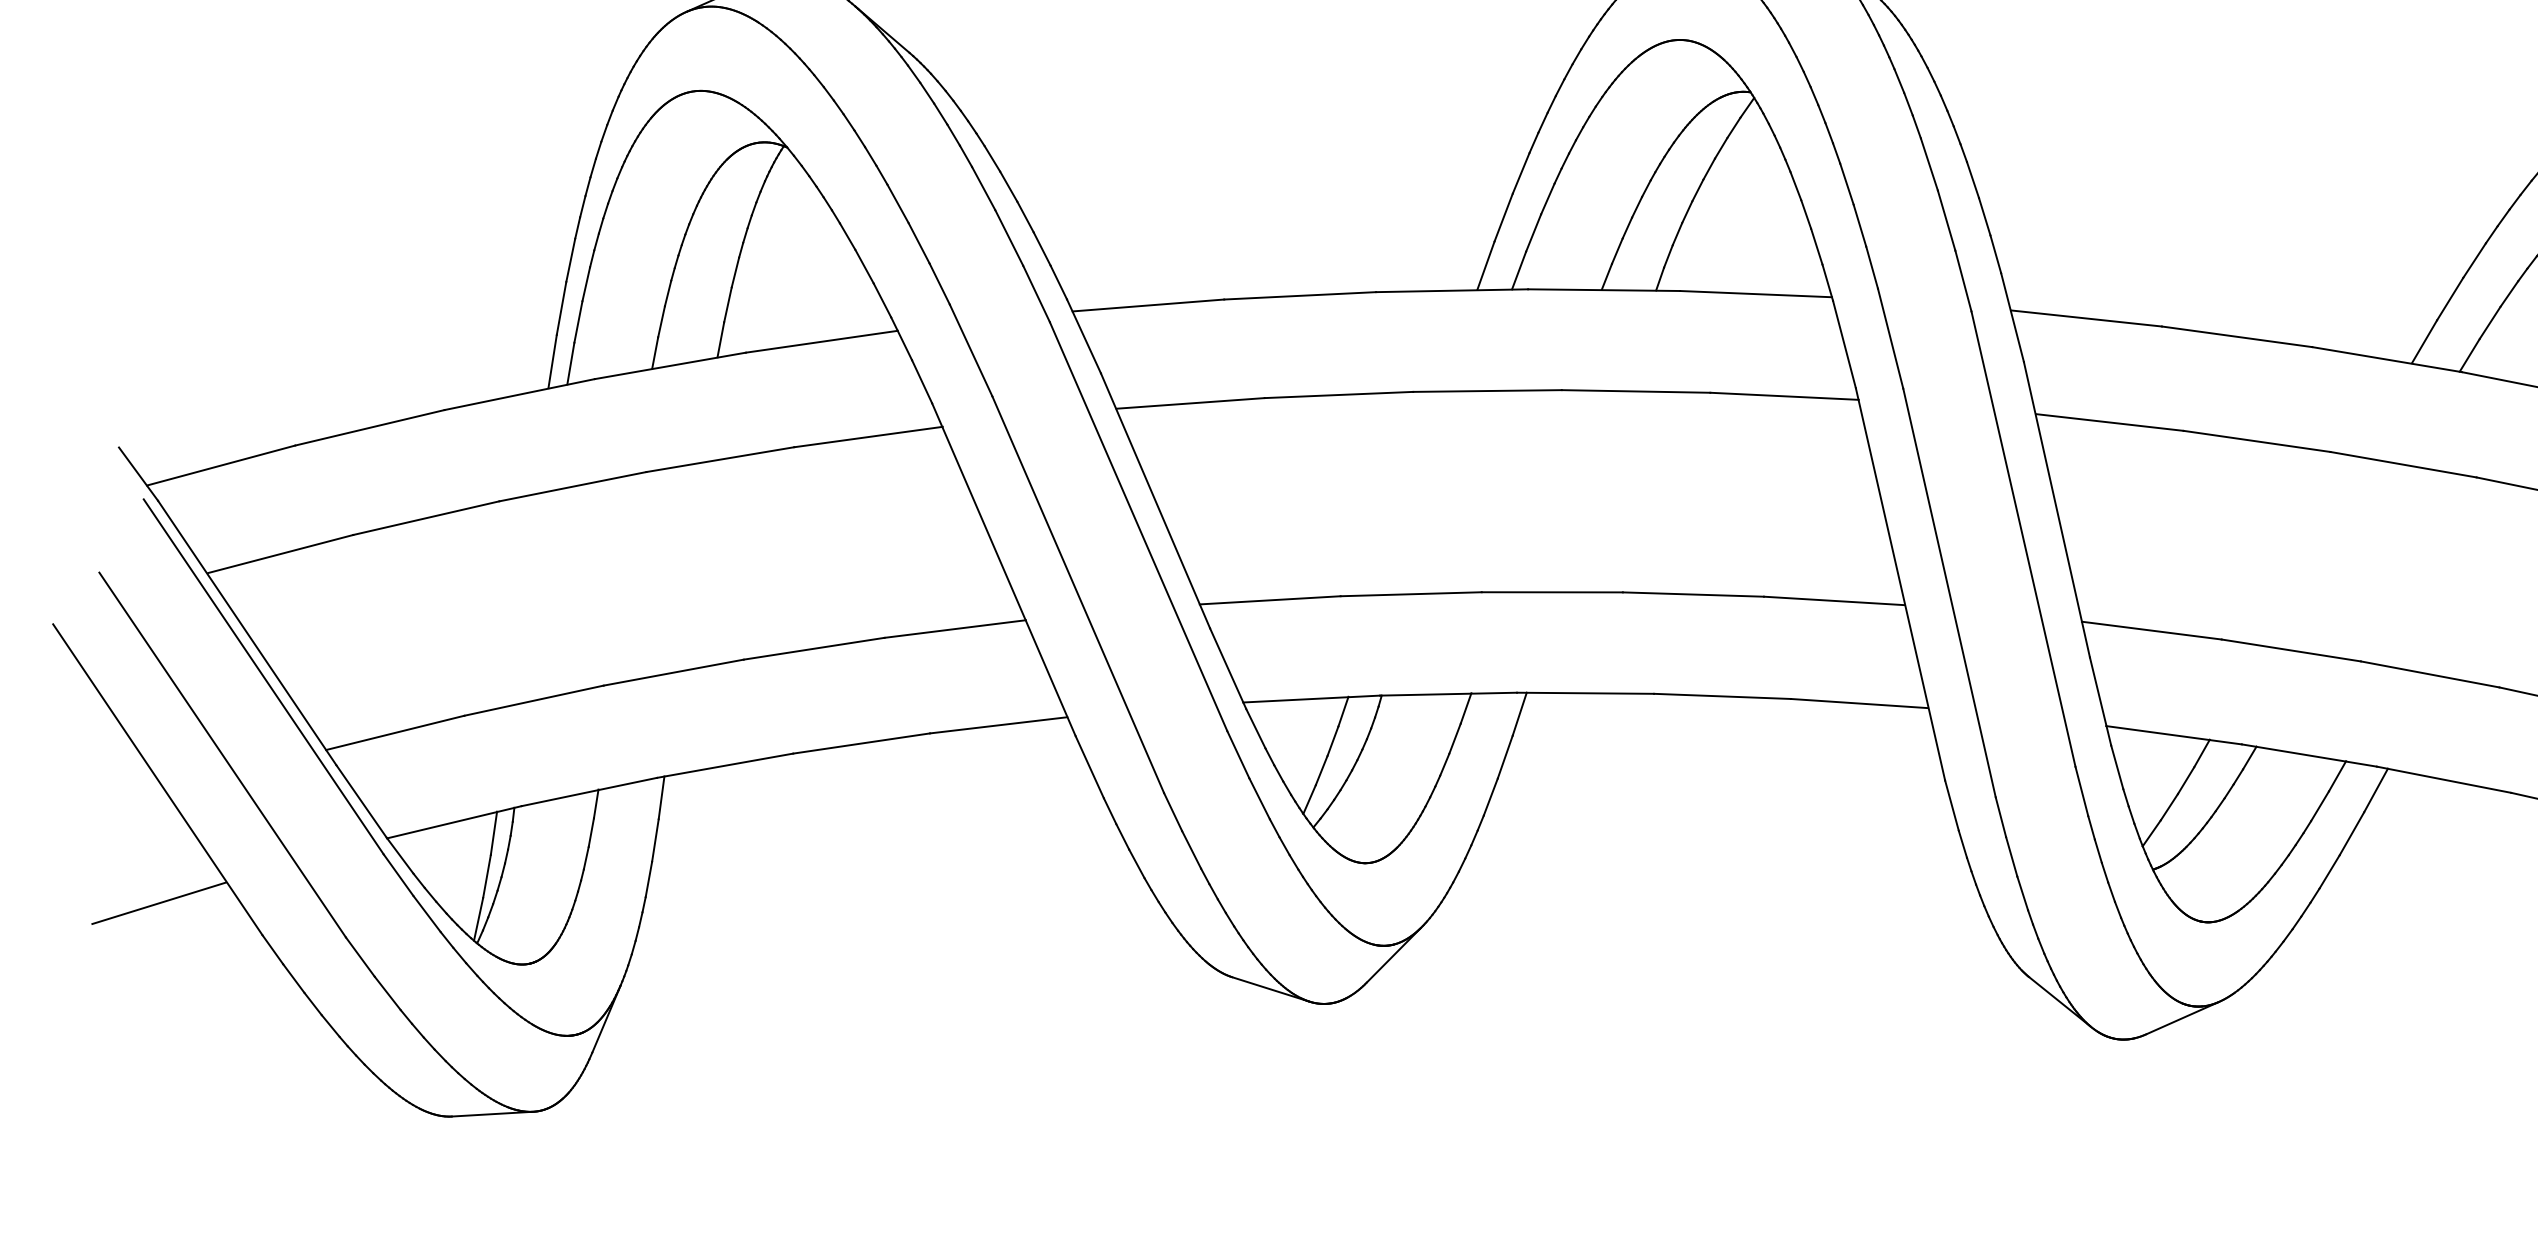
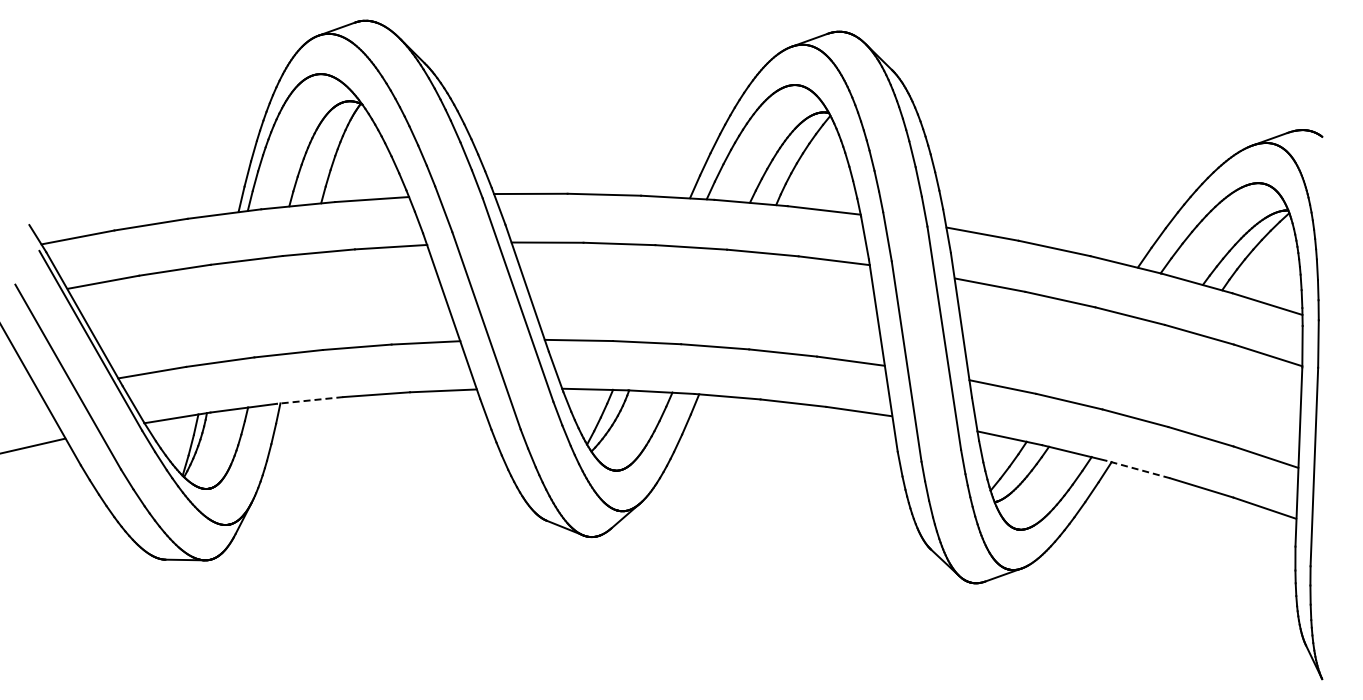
line: (723, 765) -> (309, 400), solid -> dashed
line: (2442, 779) -> (1137, 469), solid -> dashed

